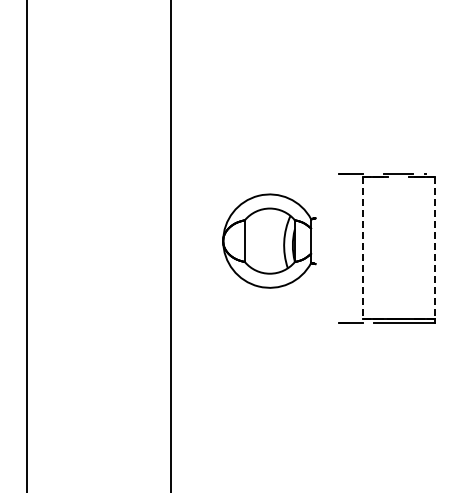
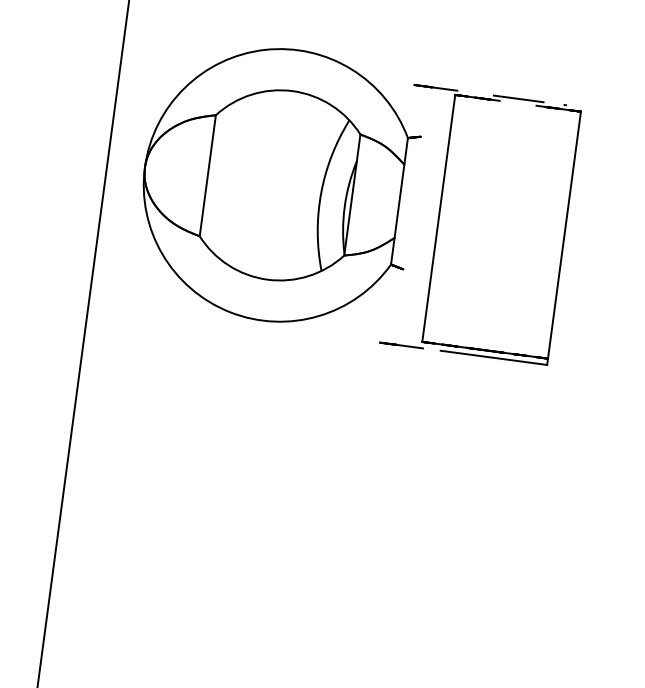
part: (269, 240) -> (279, 183), size x1.67
line: (362, 248) -> (438, 219), dashed -> solid
line: (434, 248) -> (563, 236), dashed -> solid

